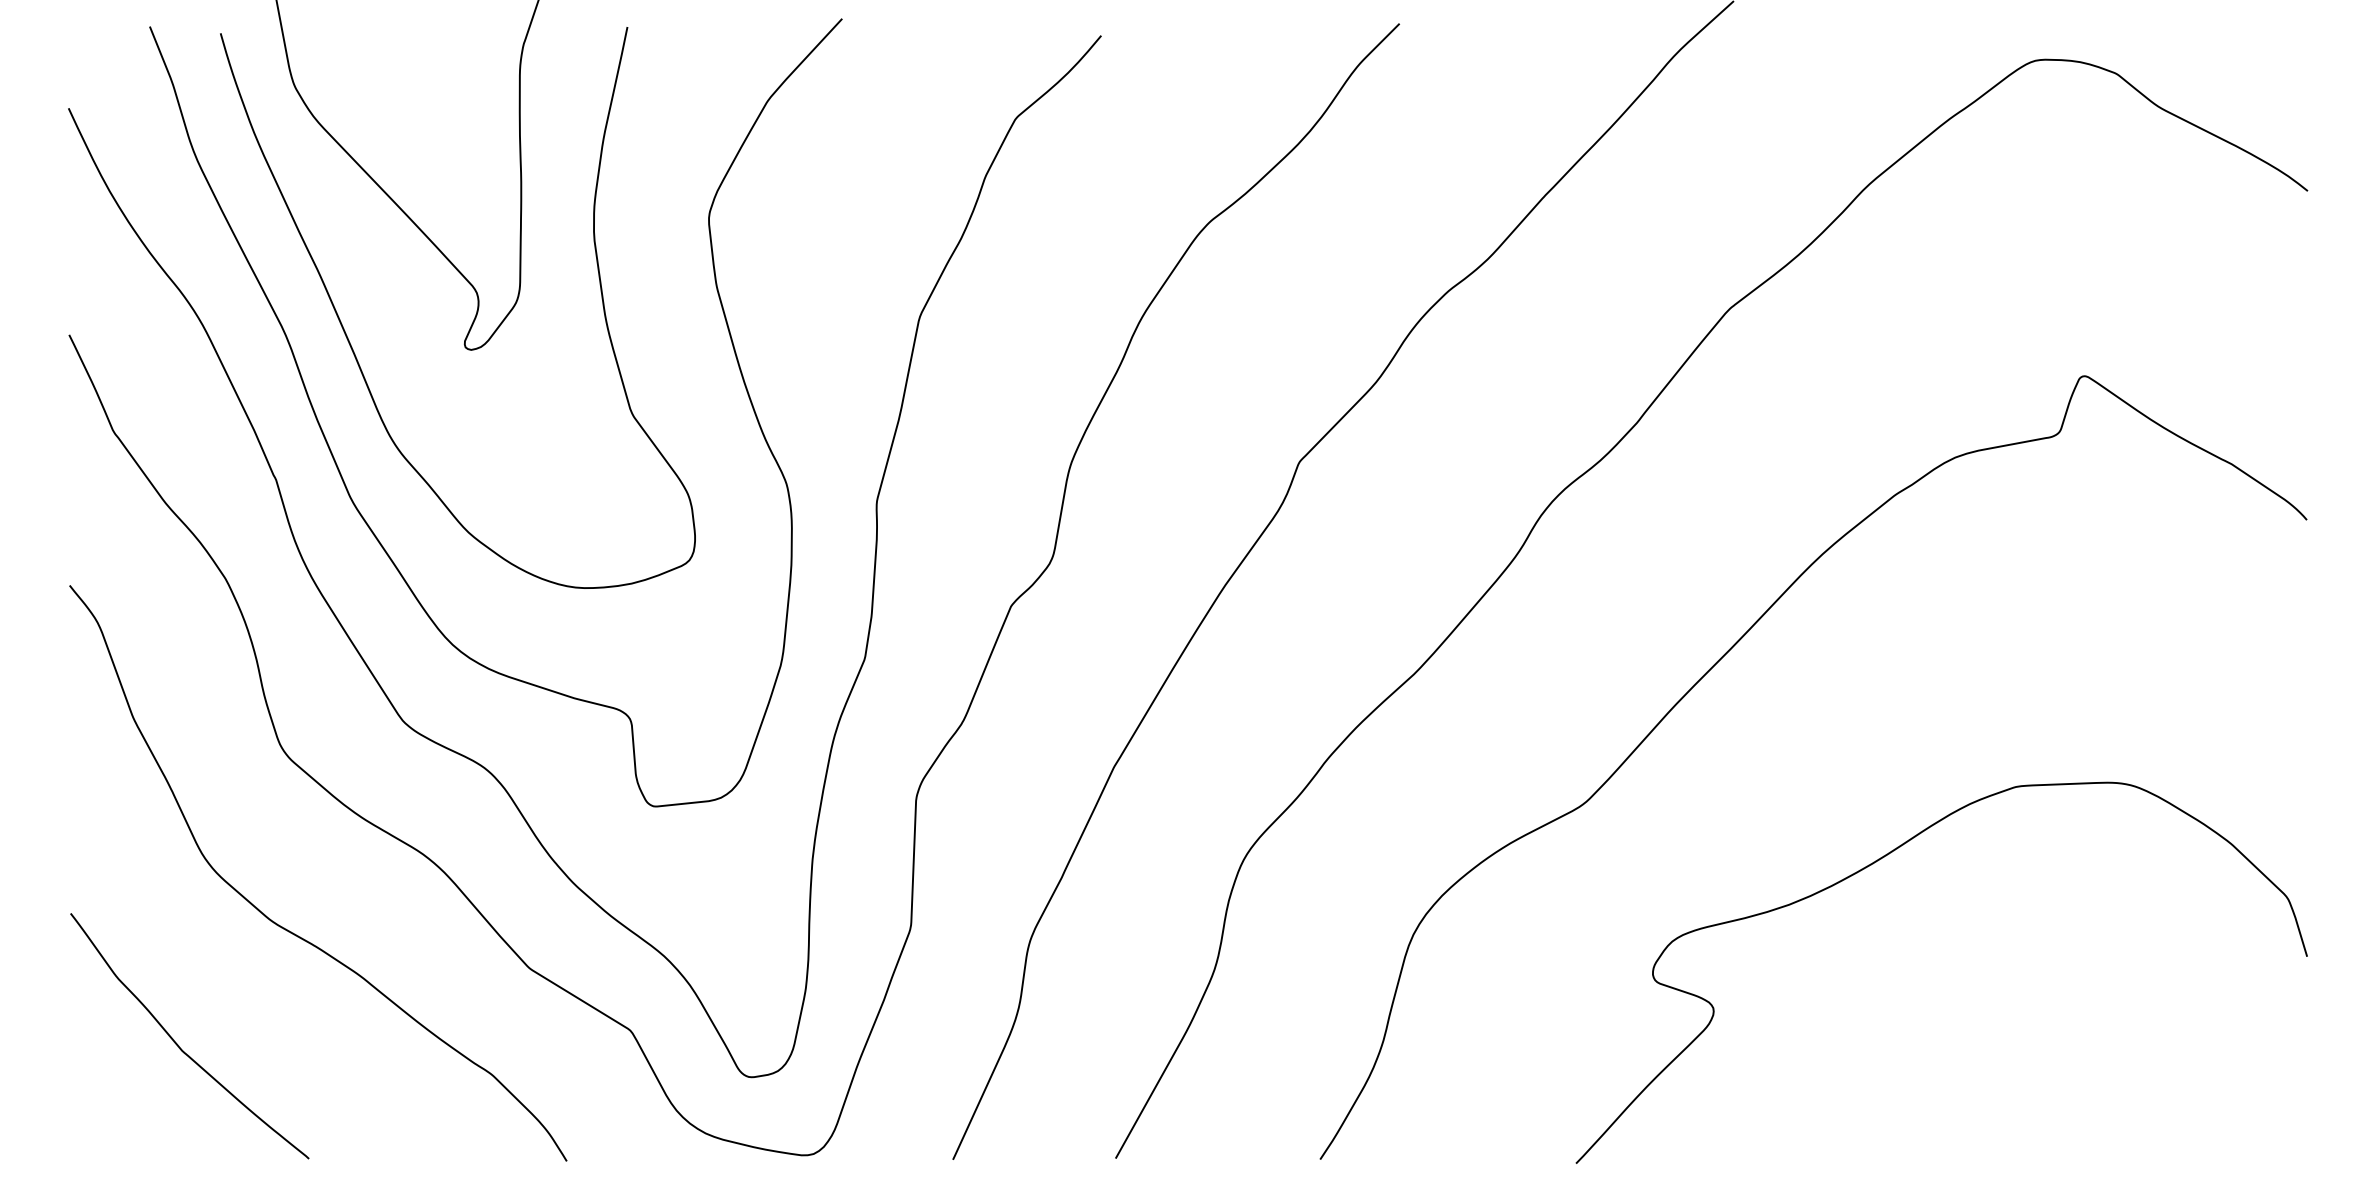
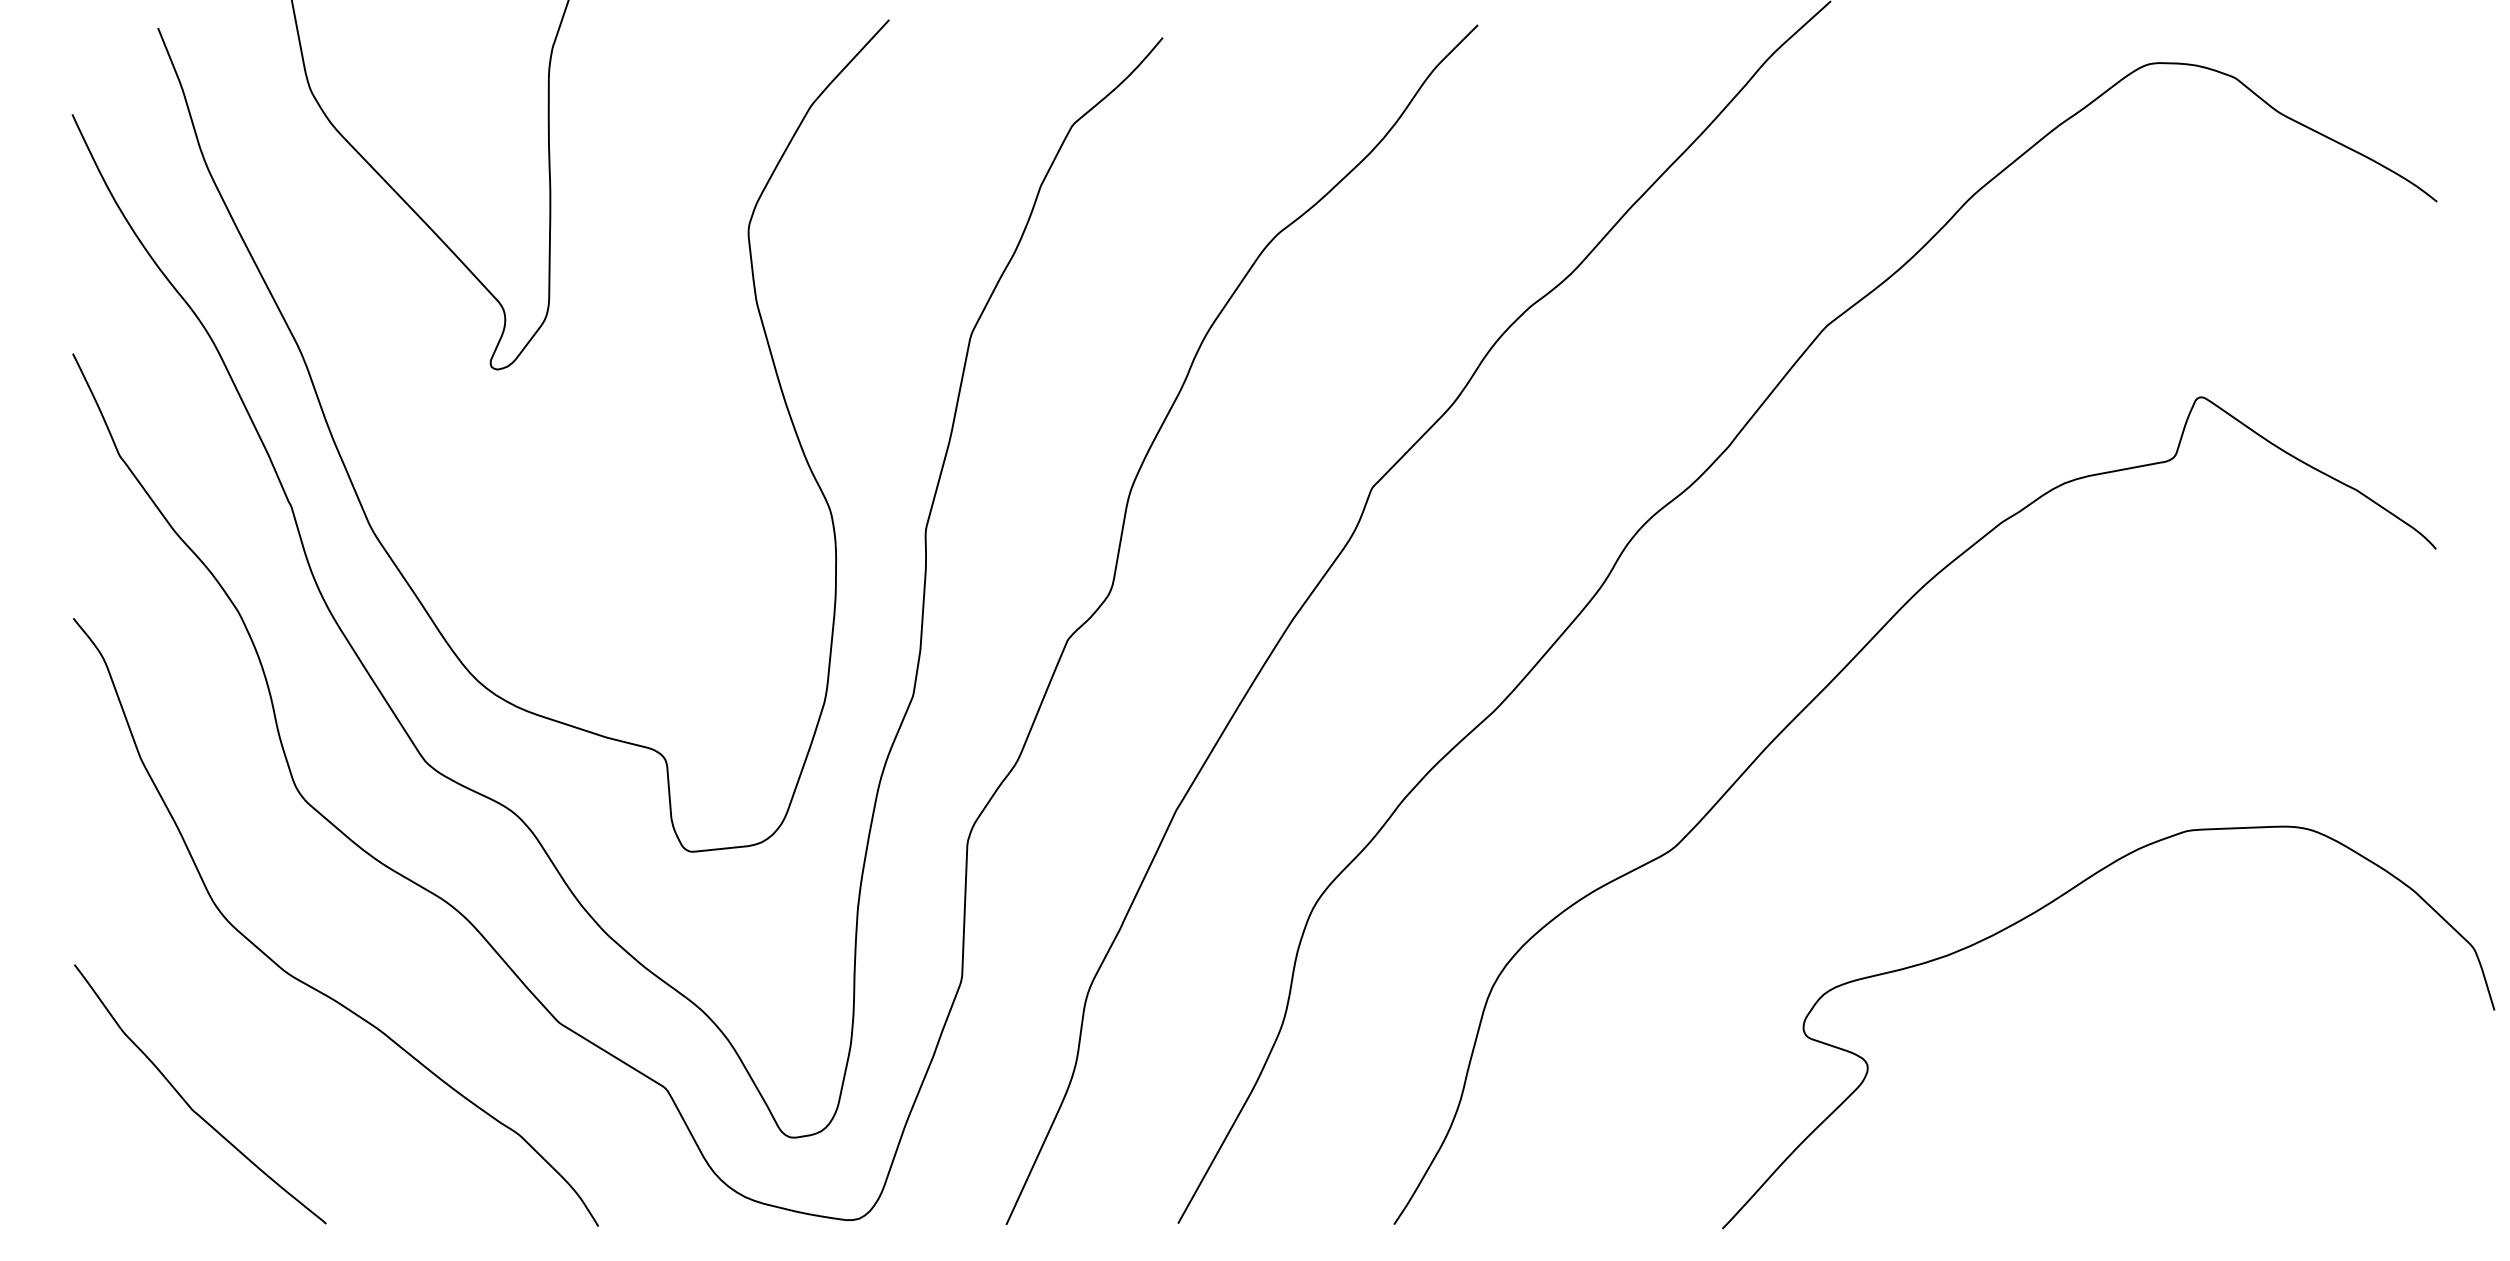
curve: (354, 351) -> (374, 371), removed
curve: (1873, 864) -> (2036, 913), moved

